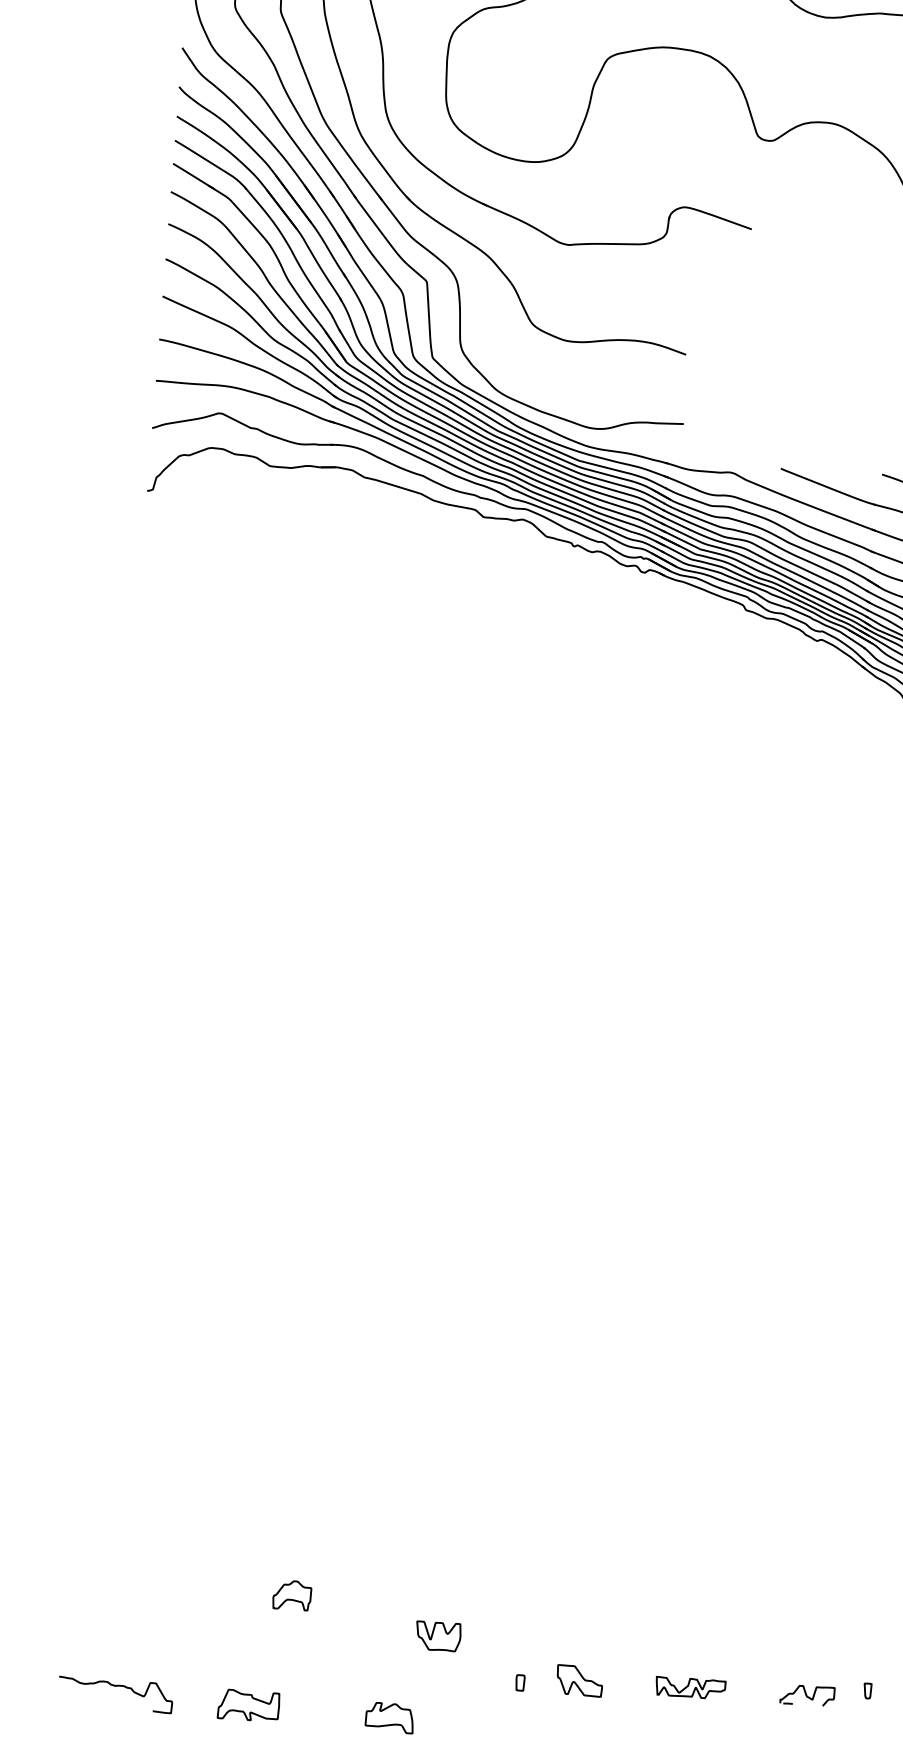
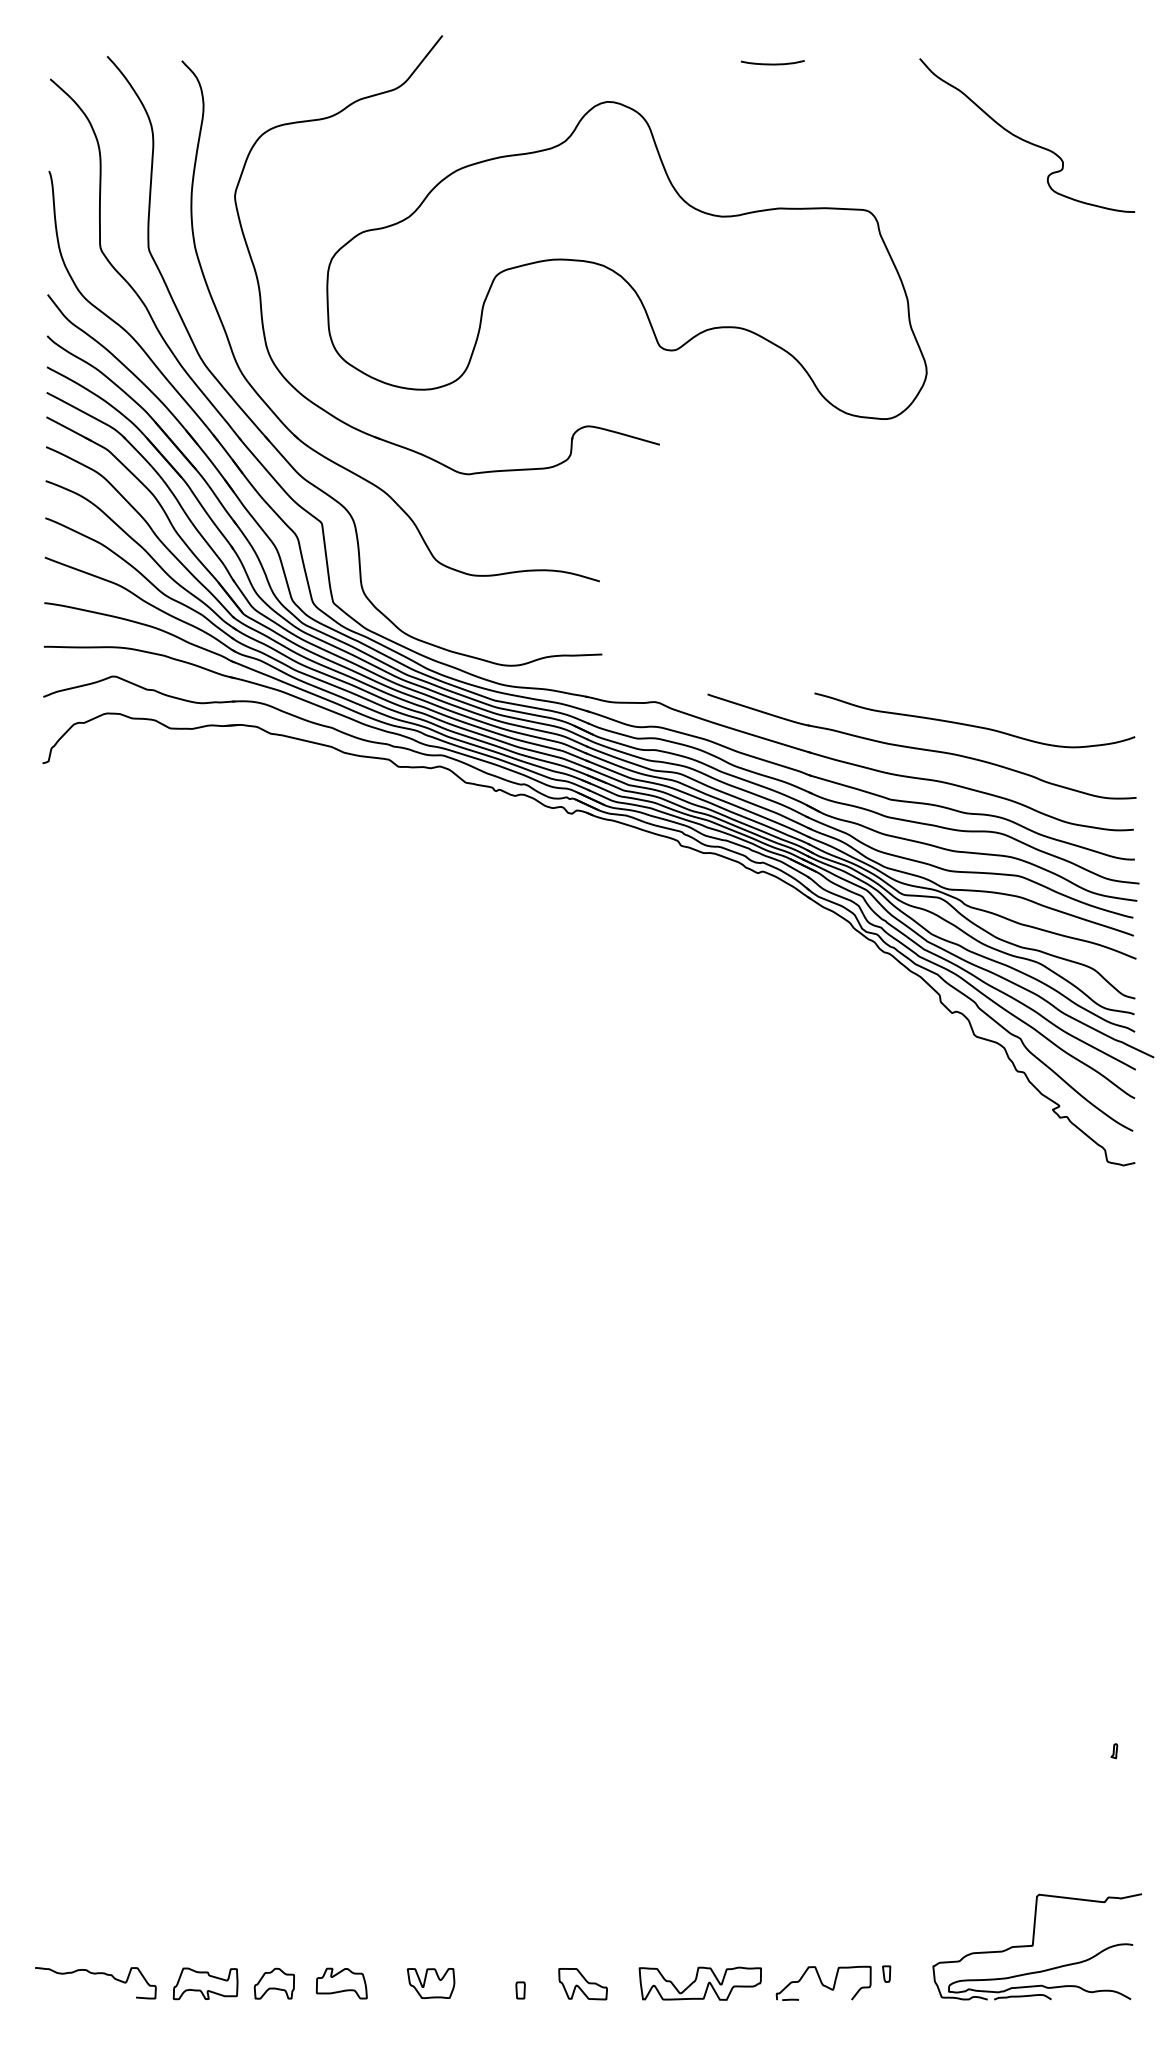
part: (291, 1595) -> (273, 1983), moved
part: (438, 1636) -> (431, 1983), moved
curve: (115, 1686) -> (95, 1974), moved
part: (690, 1687) -> (699, 1983), size x1.67
part: (807, 1694) -> (823, 1982), size x1.67
part: (248, 1705) -> (205, 1983), moved
part: (389, 1717) -> (341, 1983), moved

